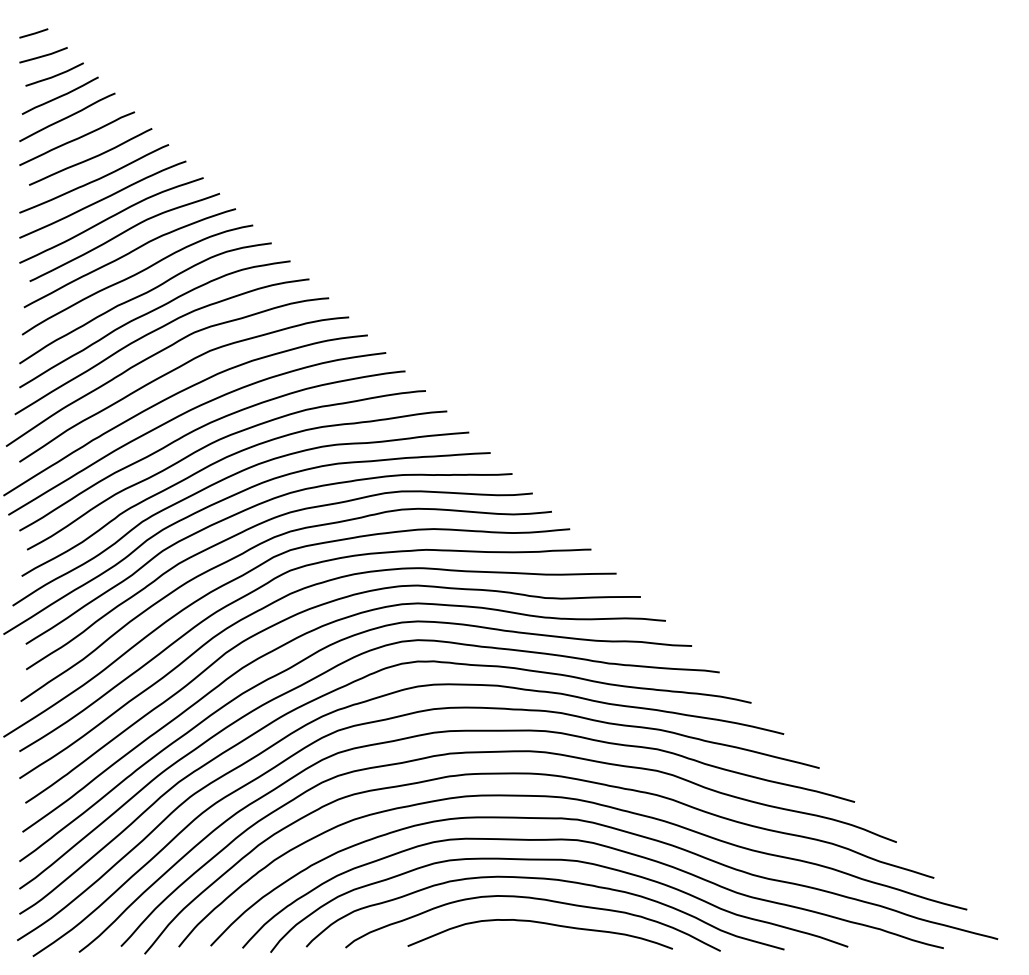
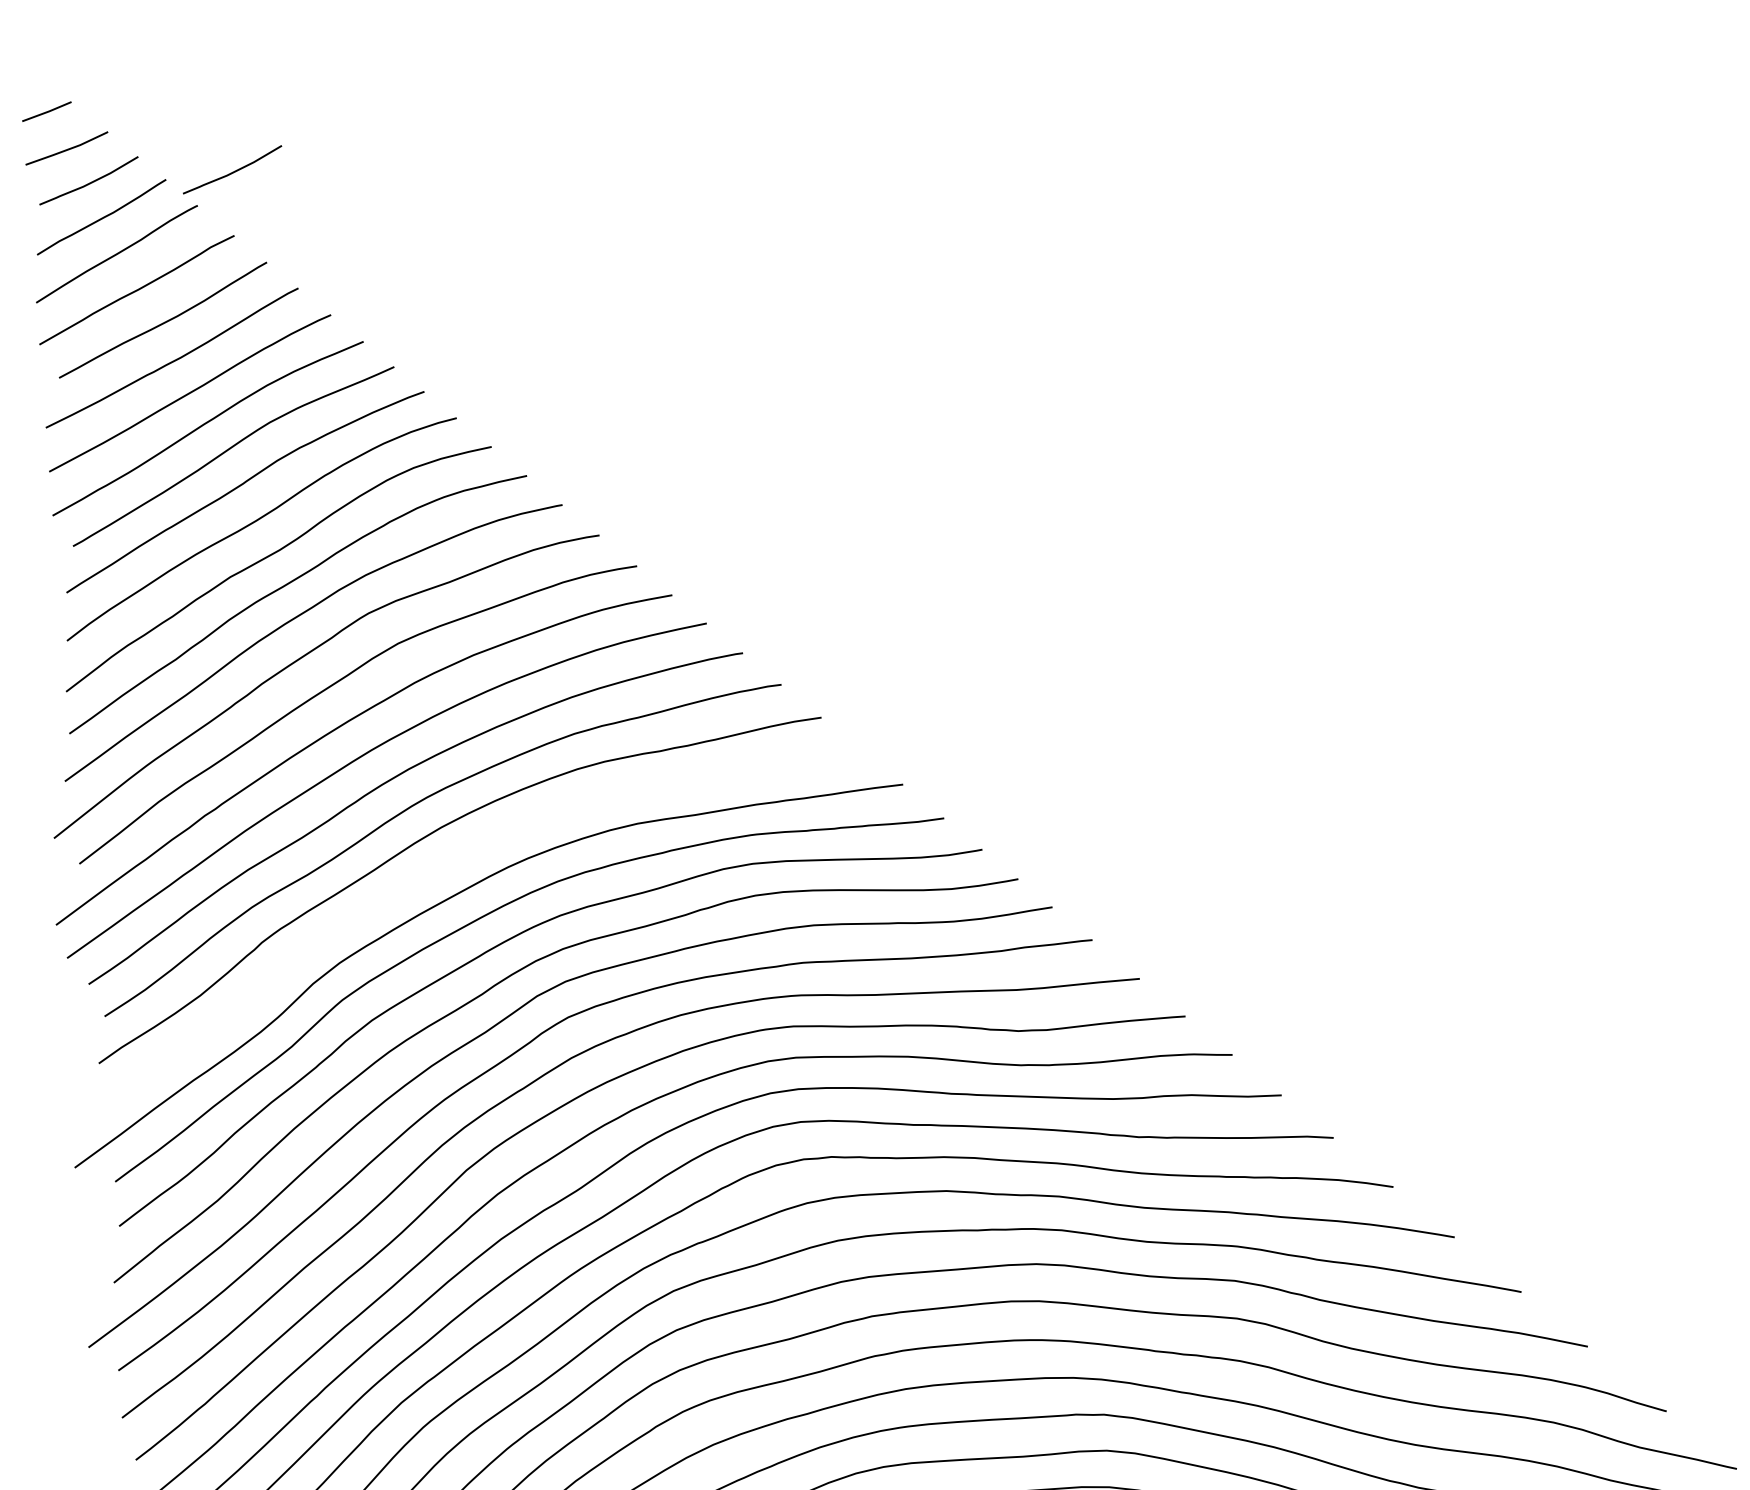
curve: (136, 75) -> (232, 171), added
curve: (221, 481) -> (435, 870), removed

